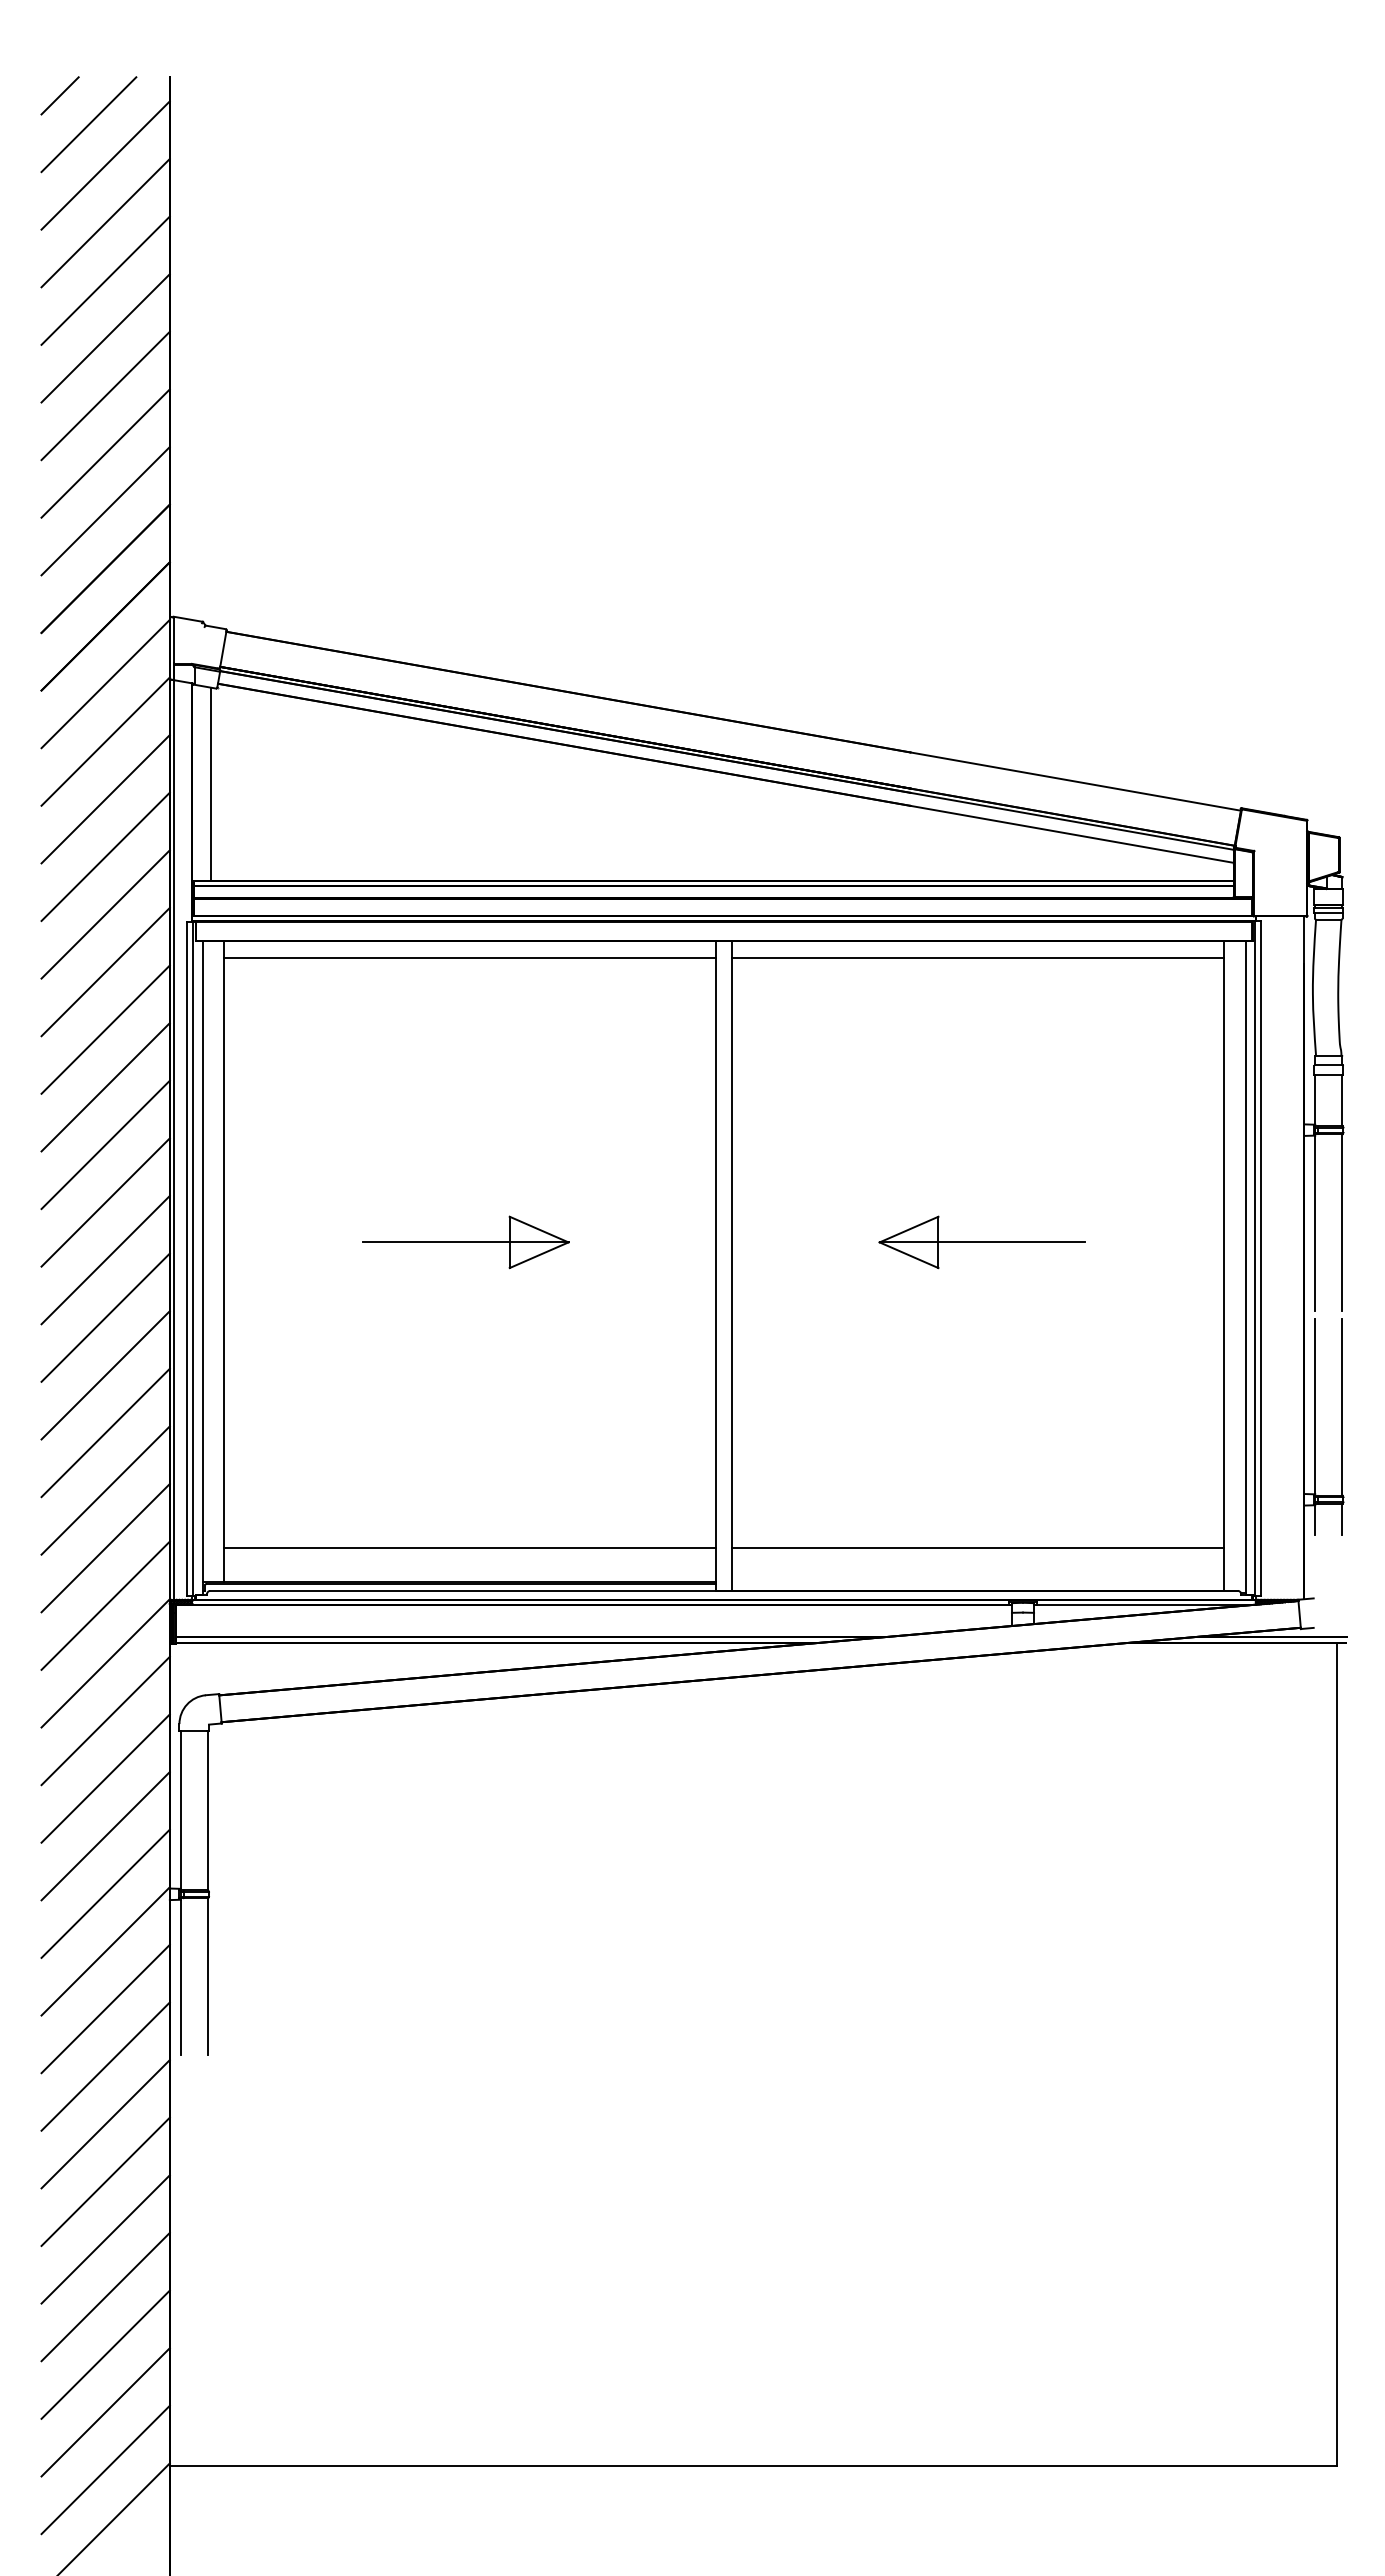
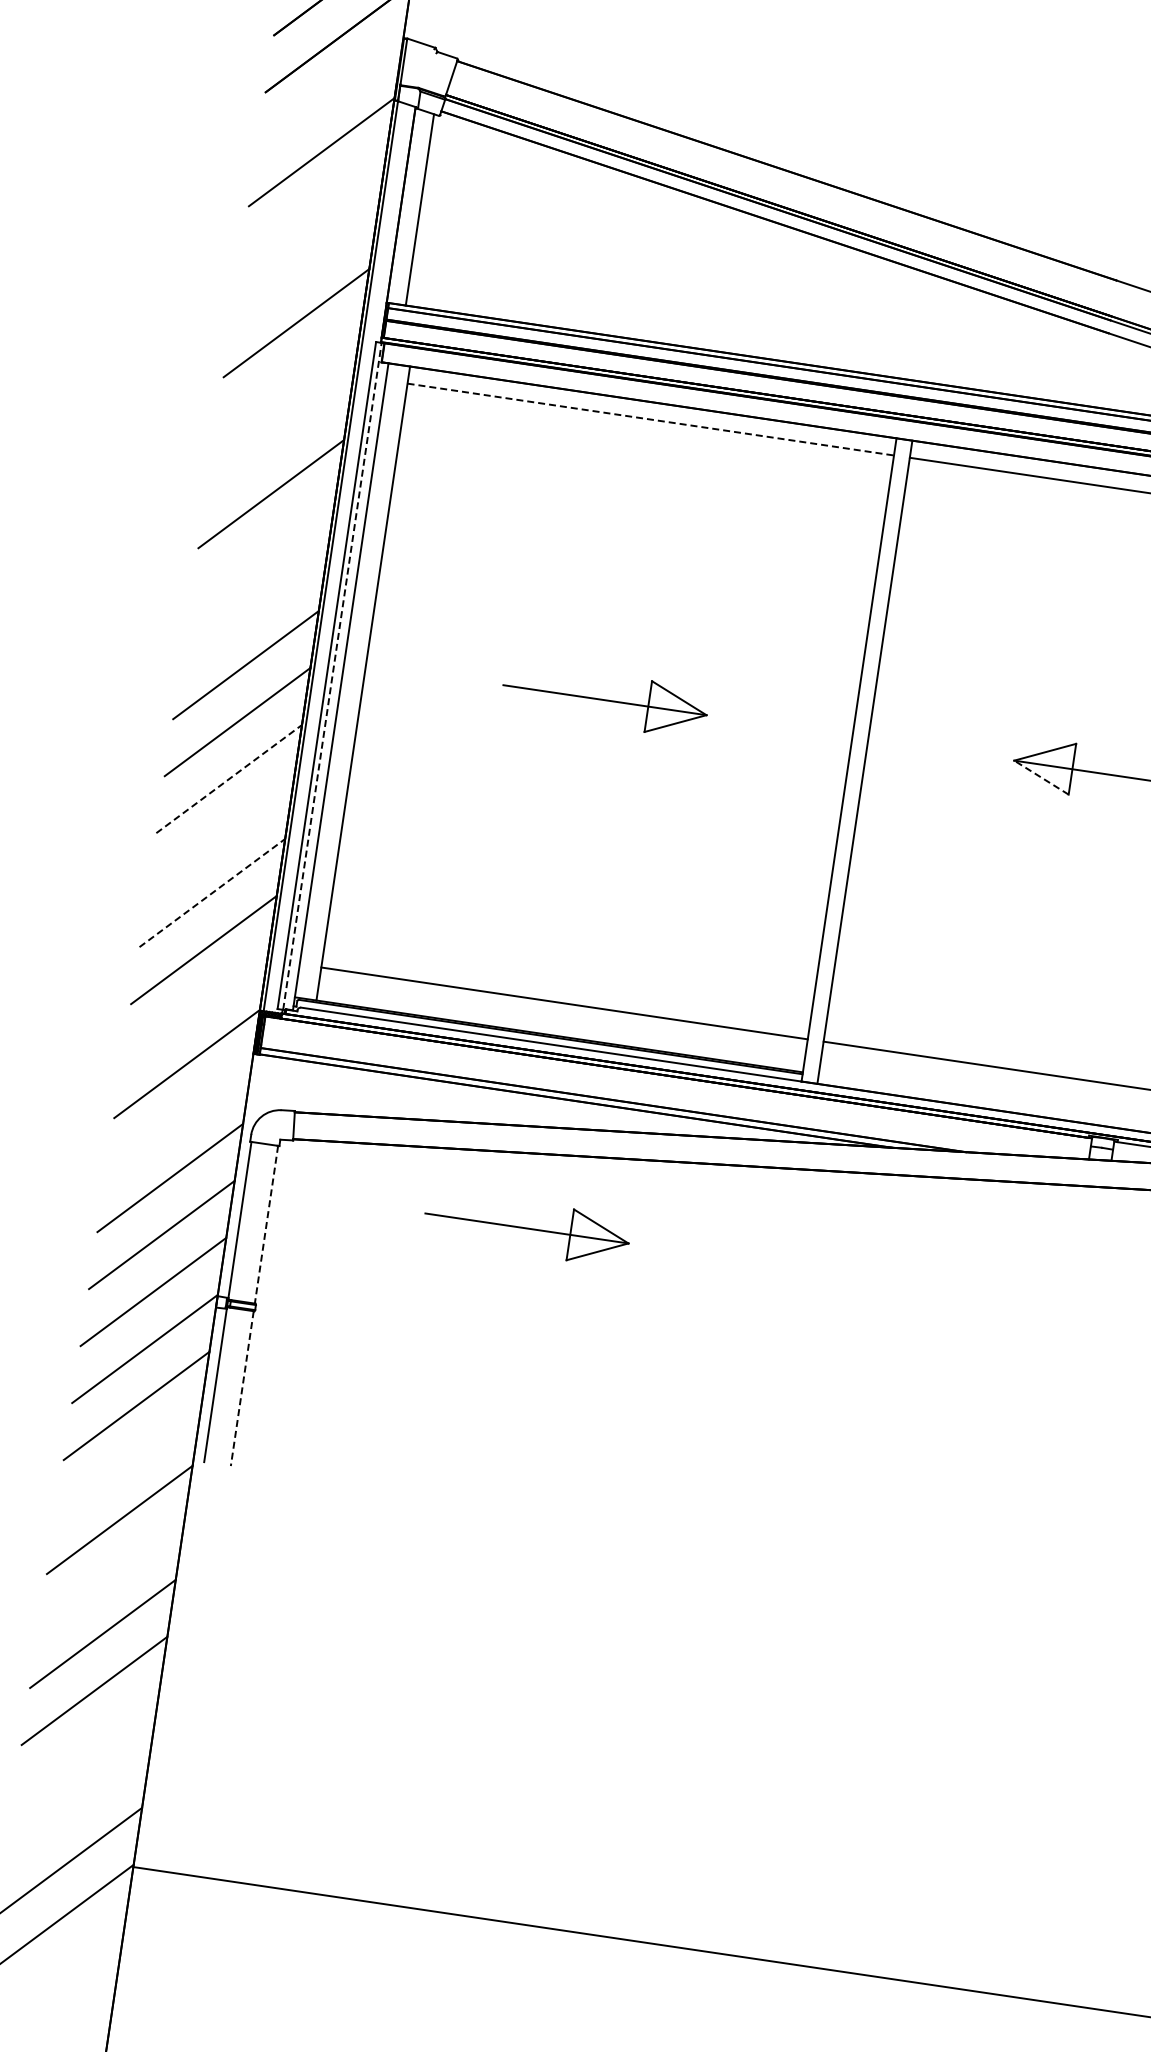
line: (105, 683) -> (330, 94), removed
line: (105, 799) -> (313, 209), removed
line: (105, 856) -> (304, 265), removed
line: (470, 958) -> (650, 420), solid -> dashed
line: (105, 971) -> (288, 379), removed
line: (105, 1029) -> (279, 436), removed
line: (105, 1144) -> (262, 550), removed
line: (105, 1202) -> (254, 608), removed
line: (908, 1255) -> (1040, 777), solid -> dashed
line: (192, 1258) -> (332, 676), solid -> dashed
line: (105, 1375) -> (228, 779), solid -> dashed
line: (105, 1432) -> (220, 835), removed
line: (105, 1490) -> (212, 892), solid -> dashed
line: (105, 1605) -> (195, 1006), removed
line: (105, 1720) -> (178, 1120), removed
part: (465, 1776) -> (526, 1228), added
line: (207, 1810) -> (266, 1224), solid -> dashed
line: (207, 1976) -> (242, 1388), solid -> dashed
line: (105, 2066) -> (128, 1462), removed
line: (105, 2181) -> (111, 1576), removed
line: (105, 2354) -> (85, 1747), removed
line: (105, 2412) -> (77, 1805), removed

